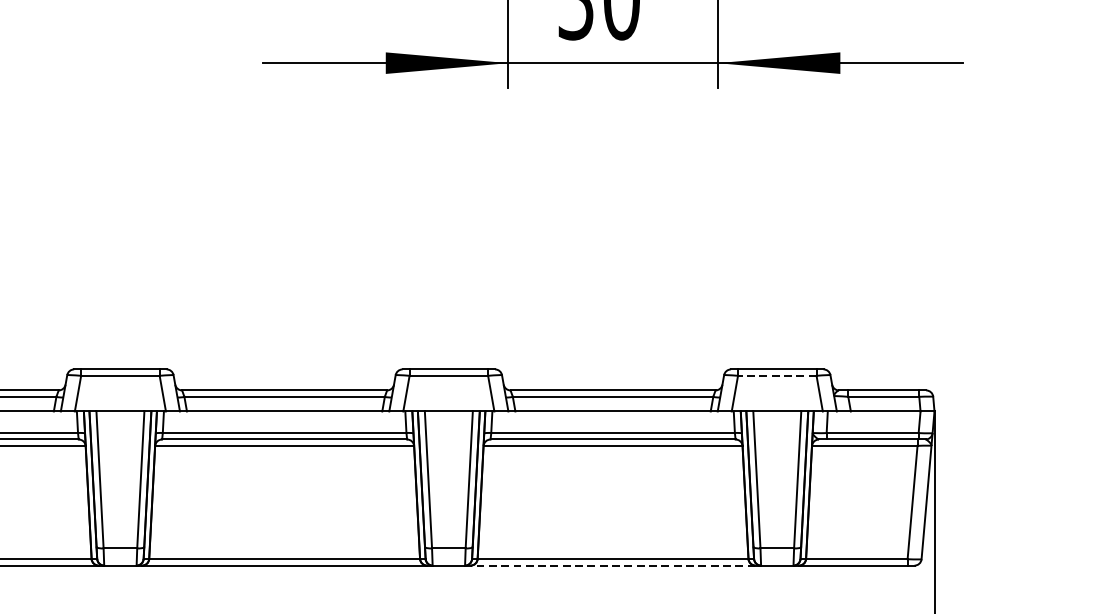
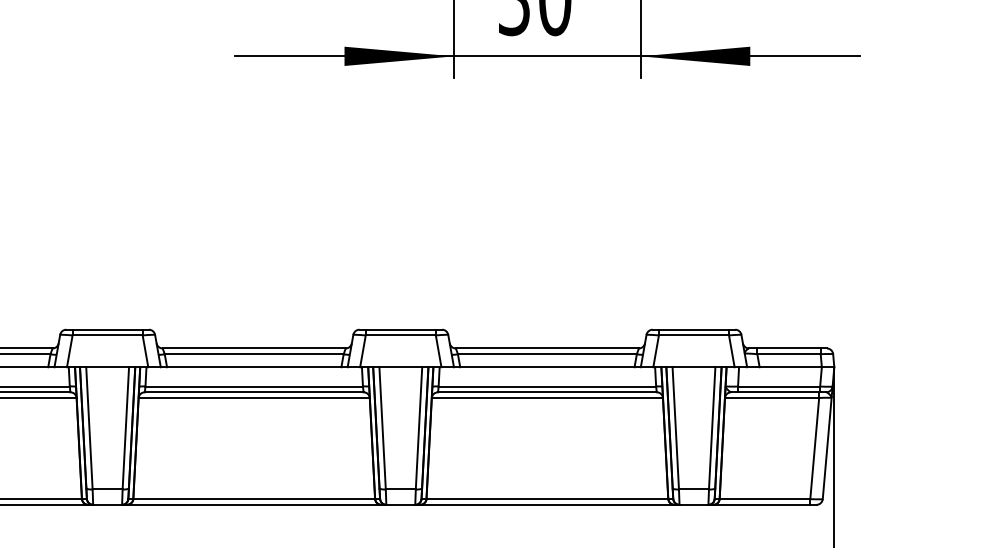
line: (776, 375) -> (693, 335), dashed -> solid
line: (612, 565) -> (546, 504), dashed -> solid

